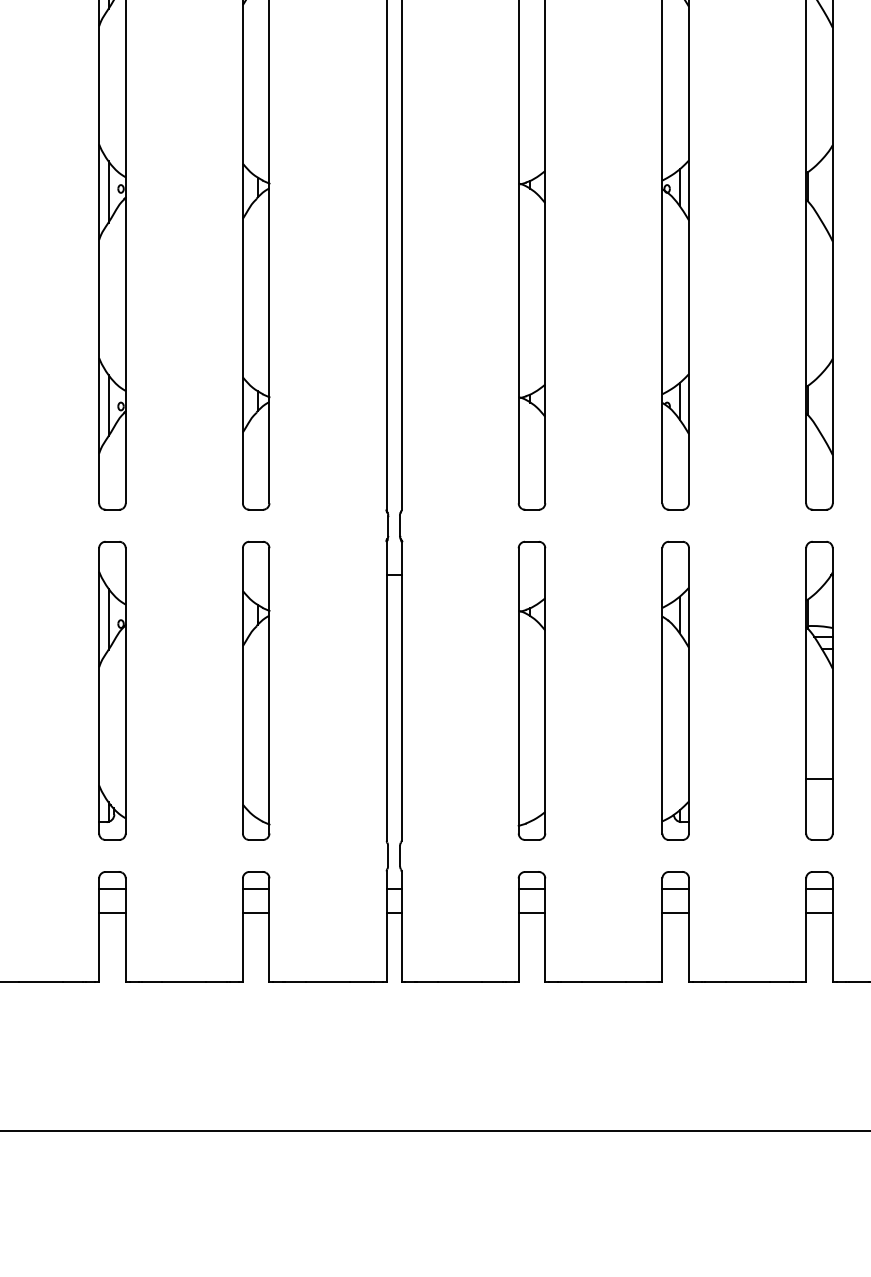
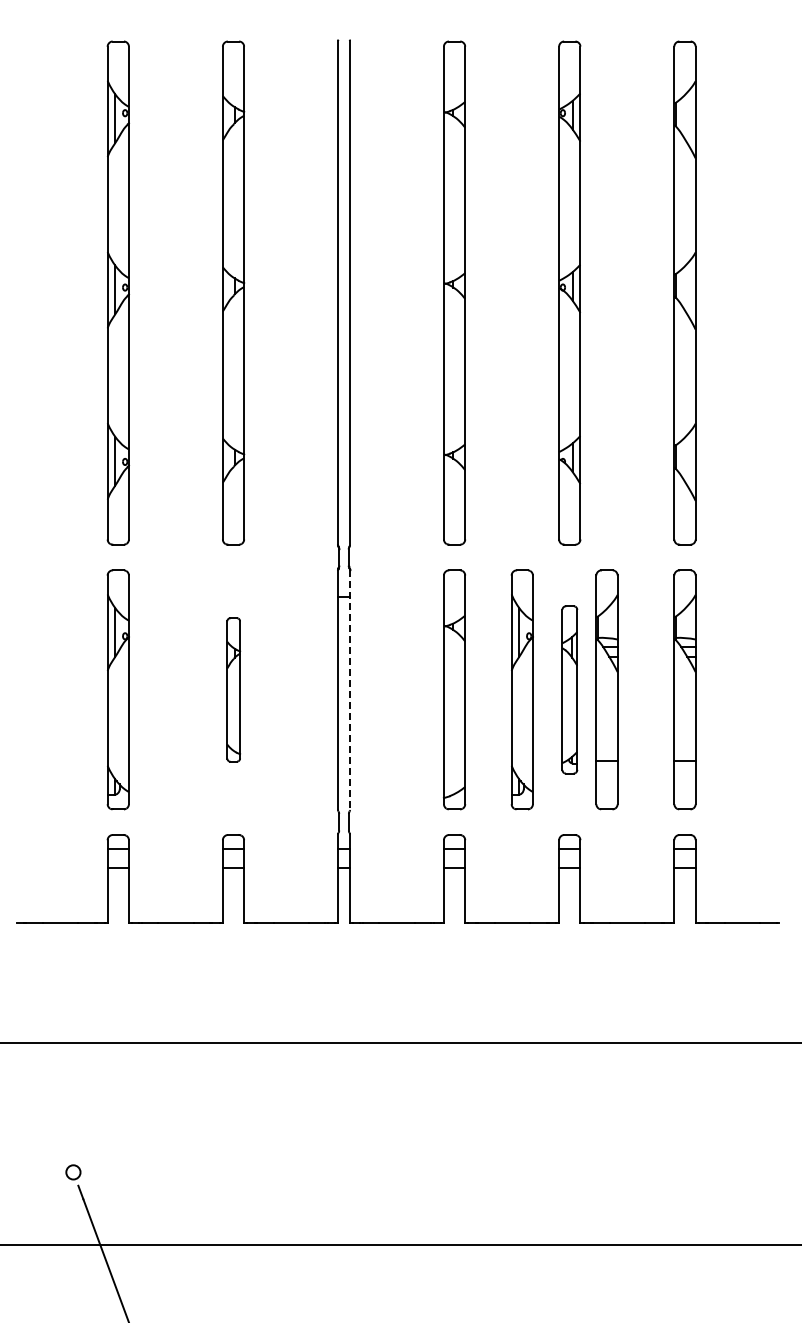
part: (256, 690) -> (233, 689), size x0.6
part: (615, 690) -> (521, 689), added
part: (675, 690) -> (569, 689), size x0.7
part: (721, 690) -> (606, 689), added
line: (402, 691) -> (350, 690), solid -> dashed

